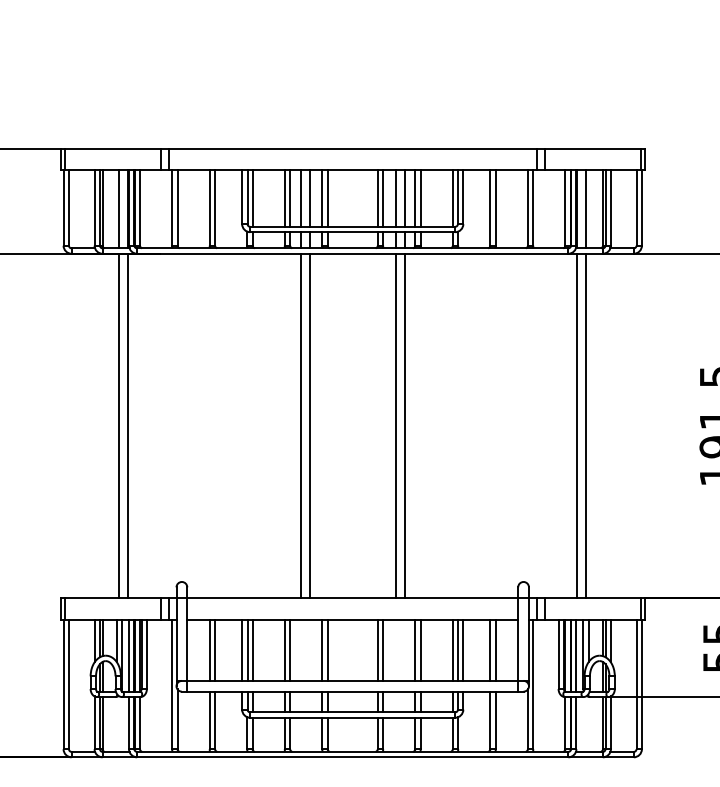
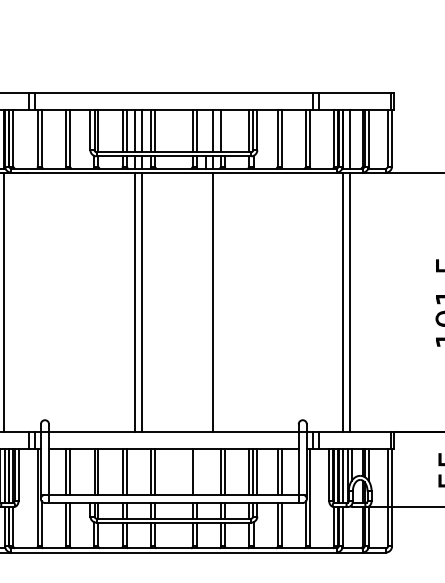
line: (395, 198) -> (206, 130), removed
line: (420, 198) -> (225, 130), removed
line: (395, 425) -> (206, 302), removed
line: (242, 649) -> (90, 471), removed
line: (383, 649) -> (197, 471), removed

